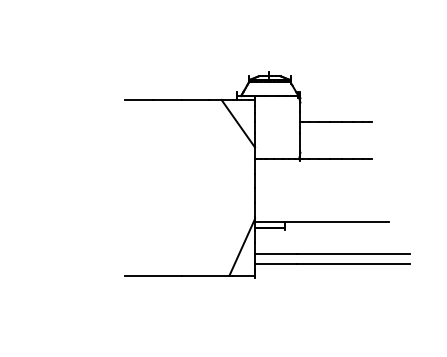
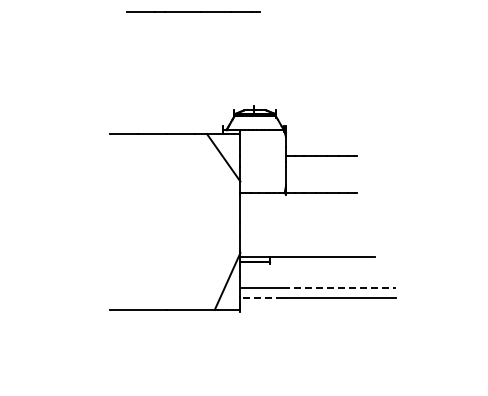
line: (354, 254) -> (339, 288), solid -> dashed
line: (276, 264) -> (261, 298), solid -> dashed

